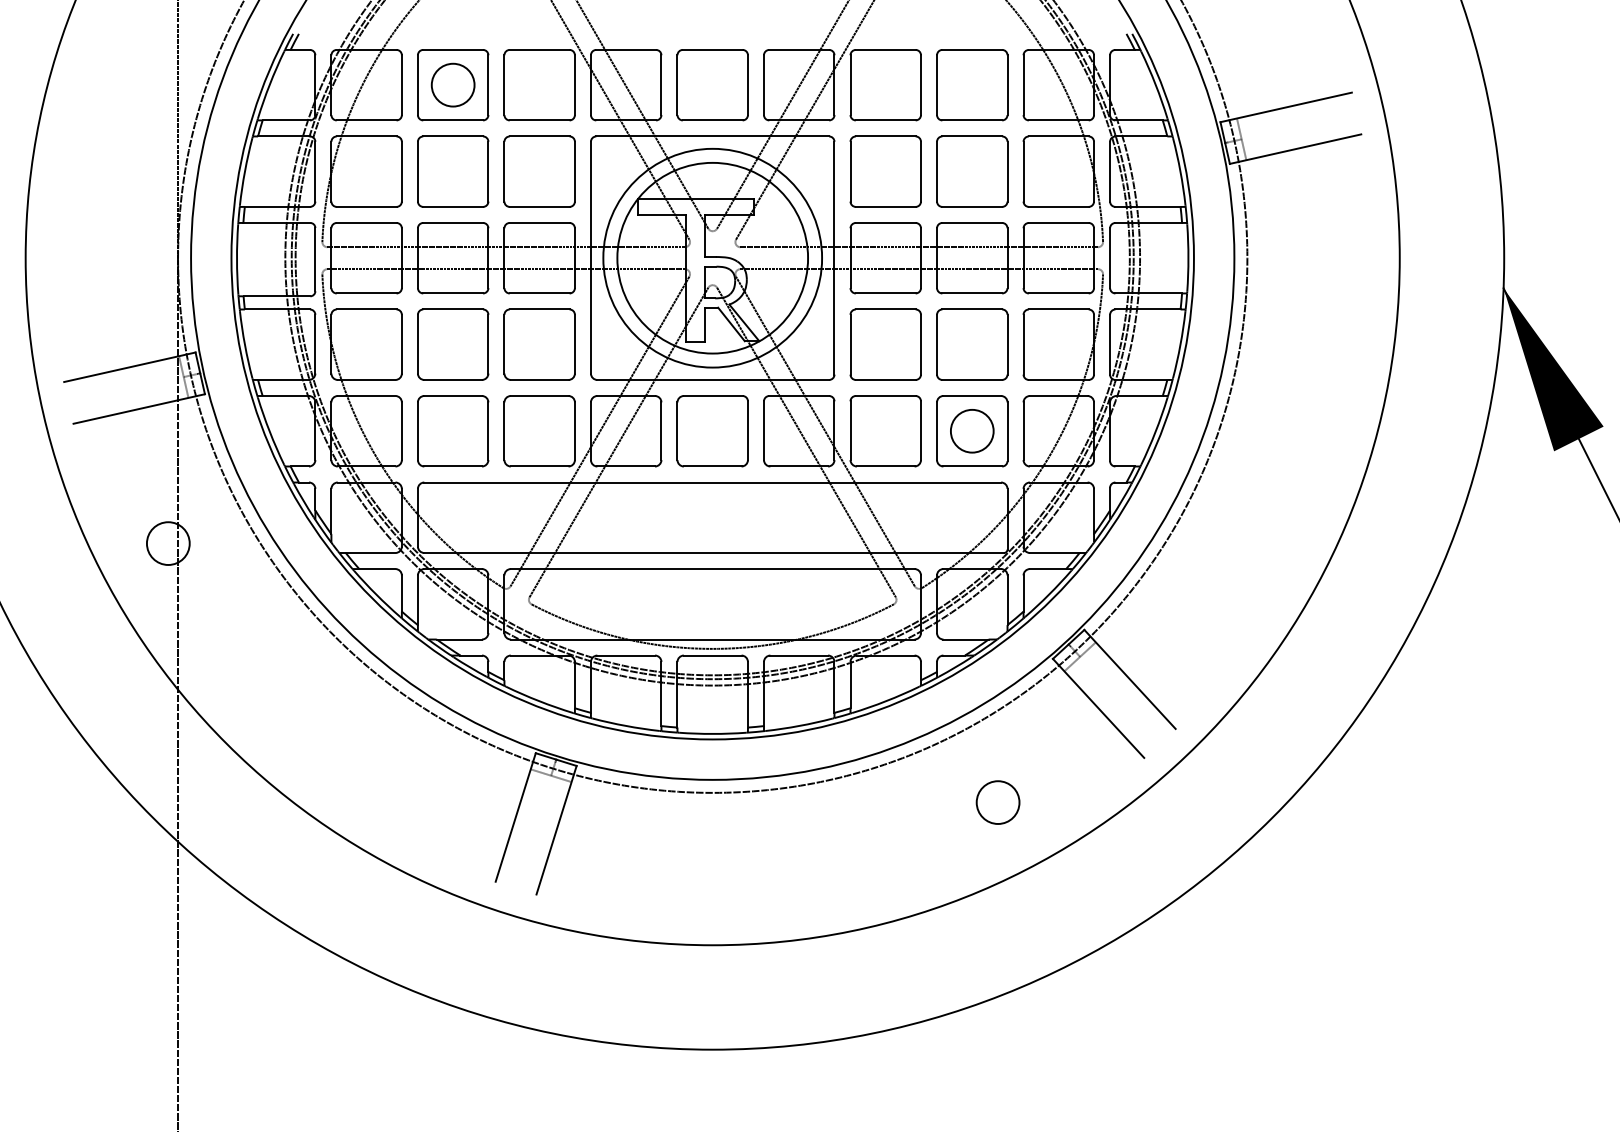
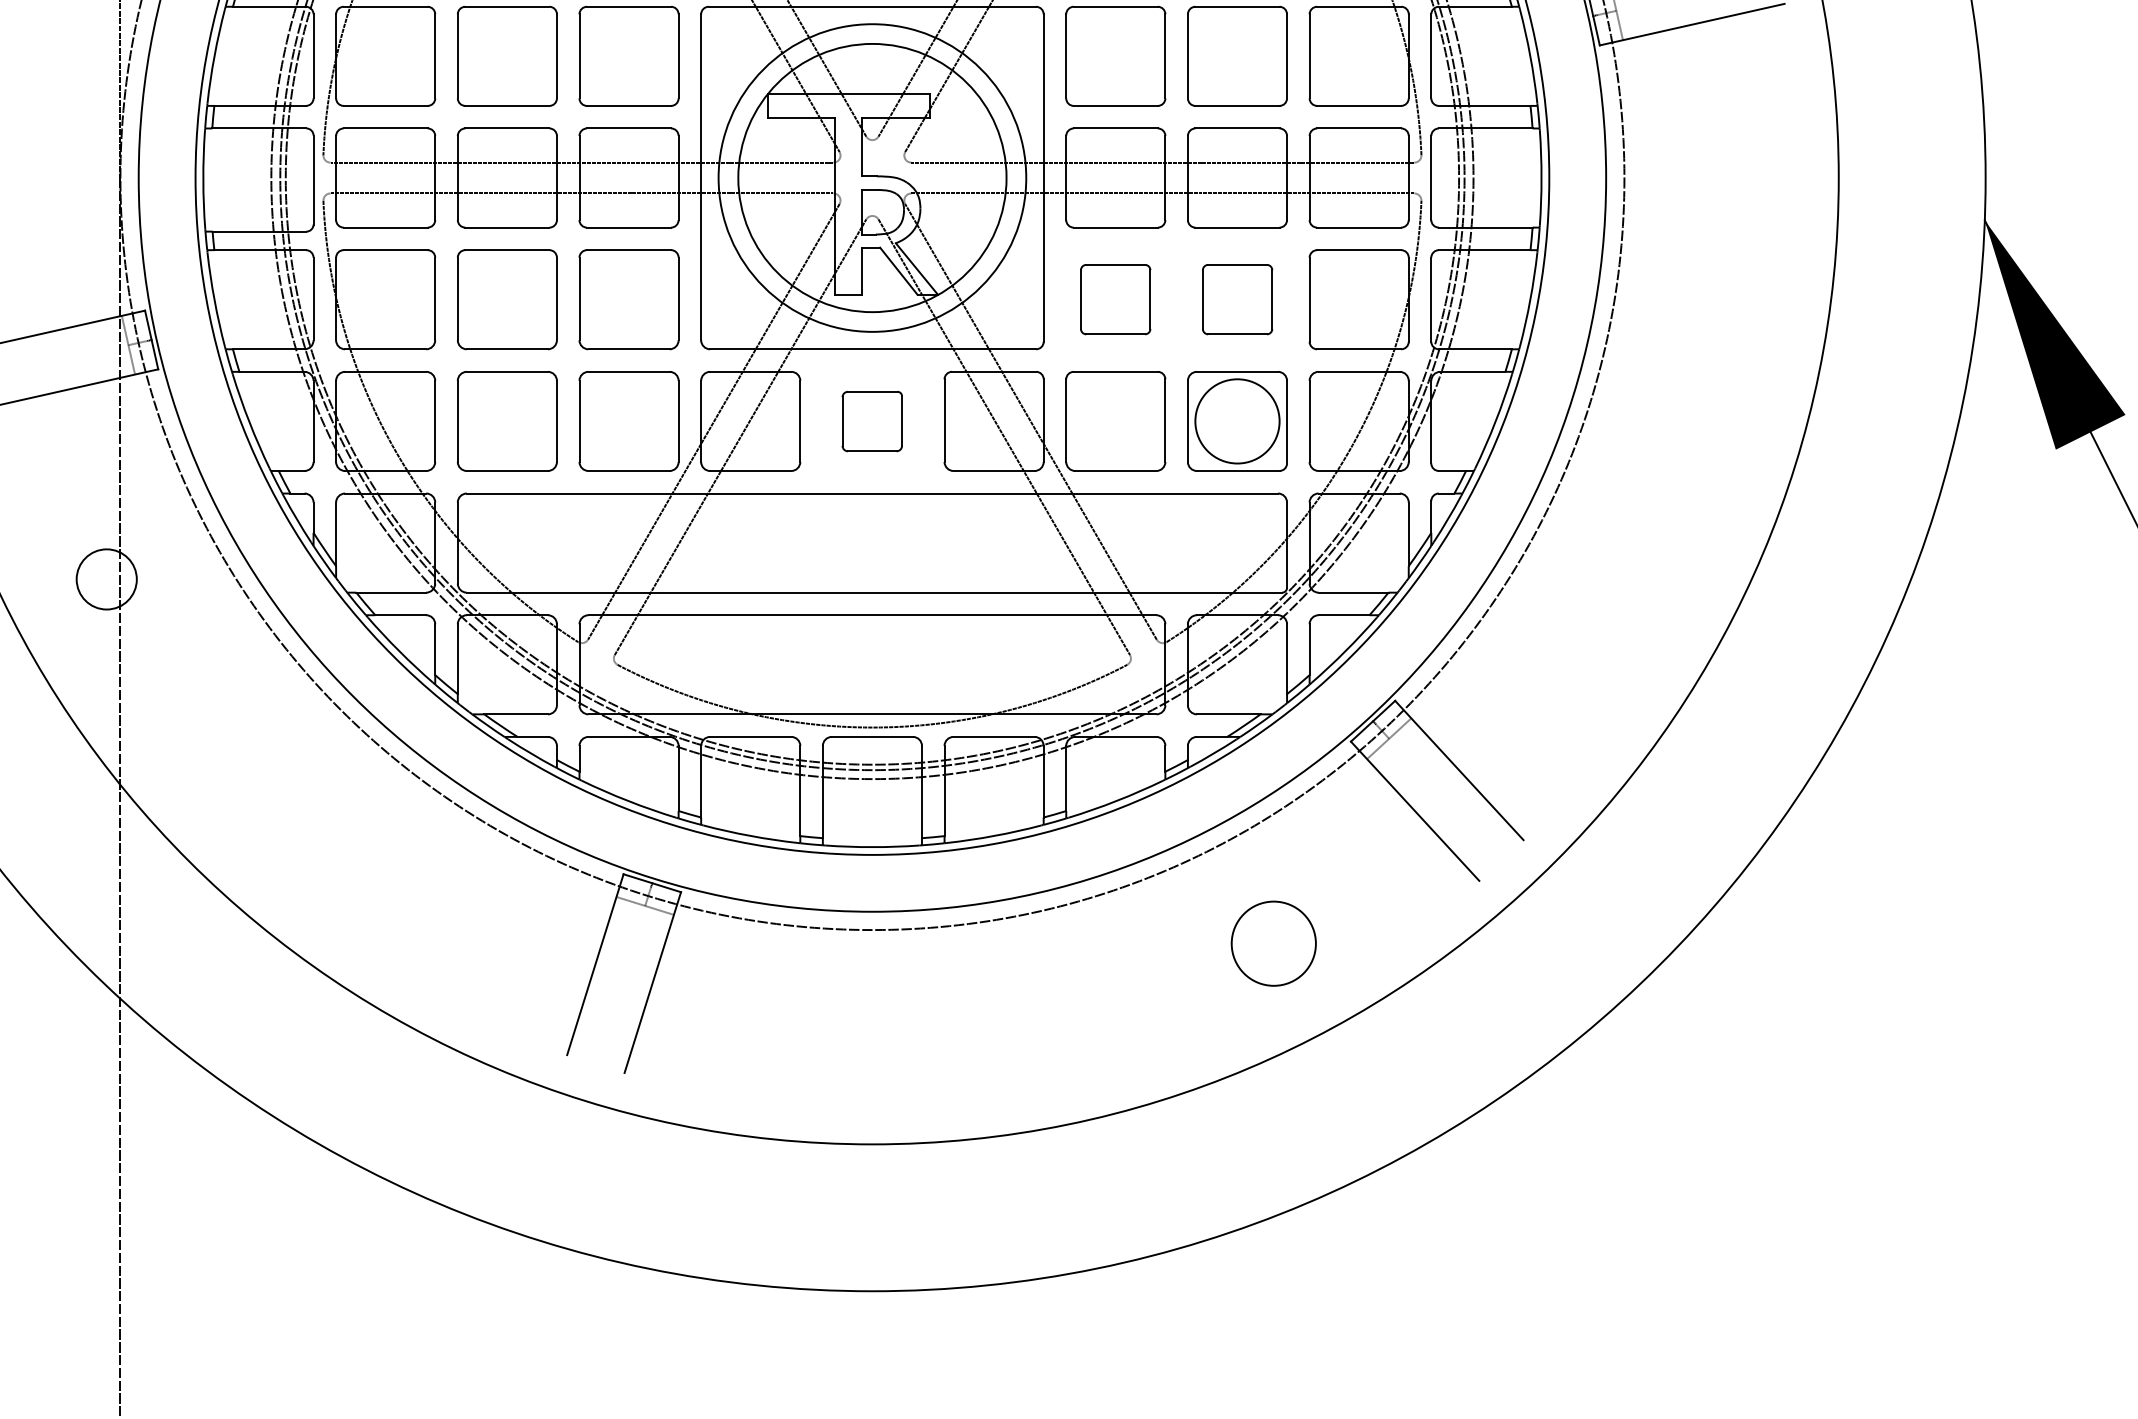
part: (885, 344) -> (1115, 299), size x0.7
part: (972, 344) -> (1237, 299), size x0.7
circle: (971, 430) -> (1236, 420), size x1.4
part: (712, 431) -> (872, 421), size x0.6
circle: (997, 802) -> (1272, 943), size x1.4

